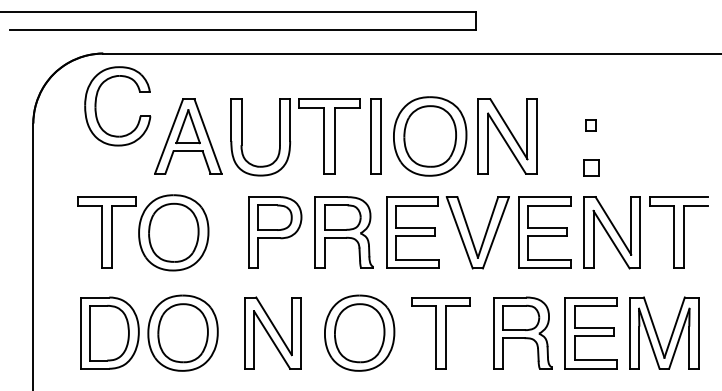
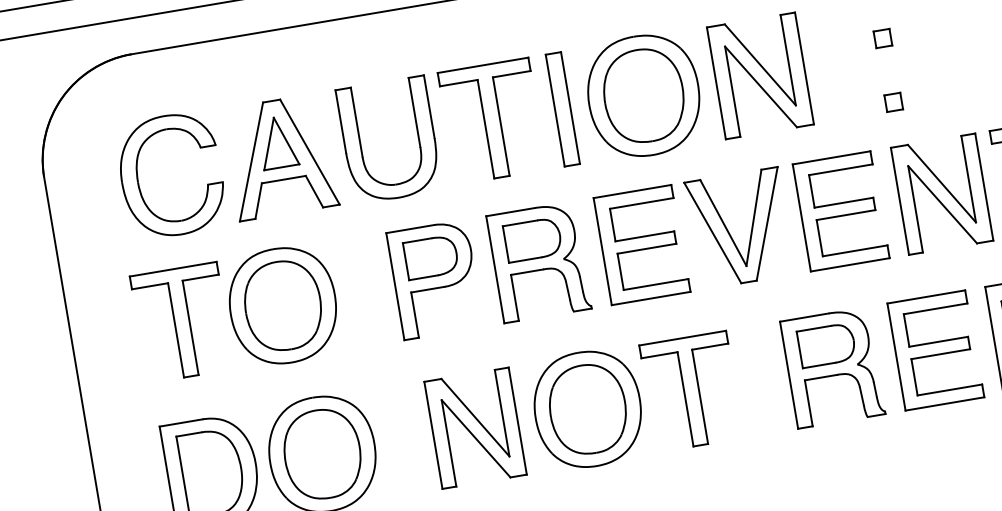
part: (96, 106) -> (139, 181), moved
part: (590, 168) -> (892, 103), size x0.71
part: (272, 332) -> (474, 427), moved
part: (440, 333) -> (691, 392), moved

